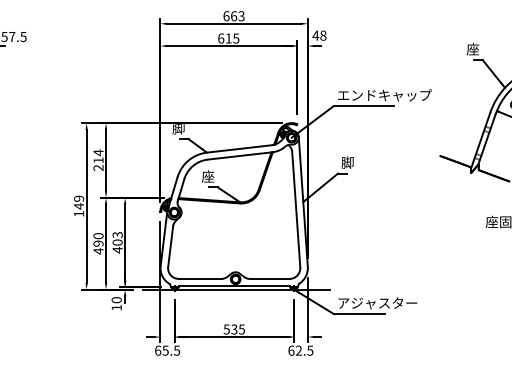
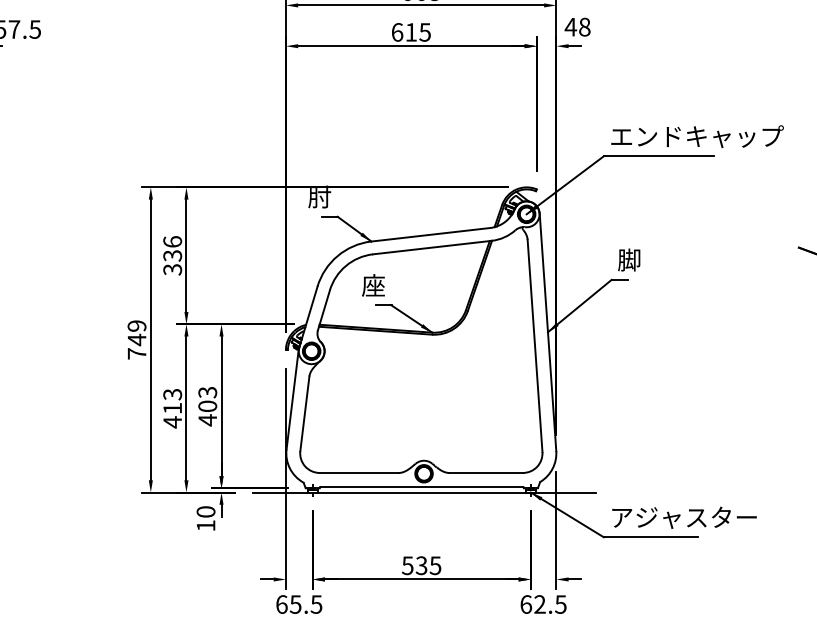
text: (178, 129) -> (319, 199), 脚 -> 肘
text: (98, 160) -> (172, 255), 214 -> 336
text: (79, 213) -> (137, 353), 149 -> 749
text: (98, 239) -> (172, 400), 490 -> 413

